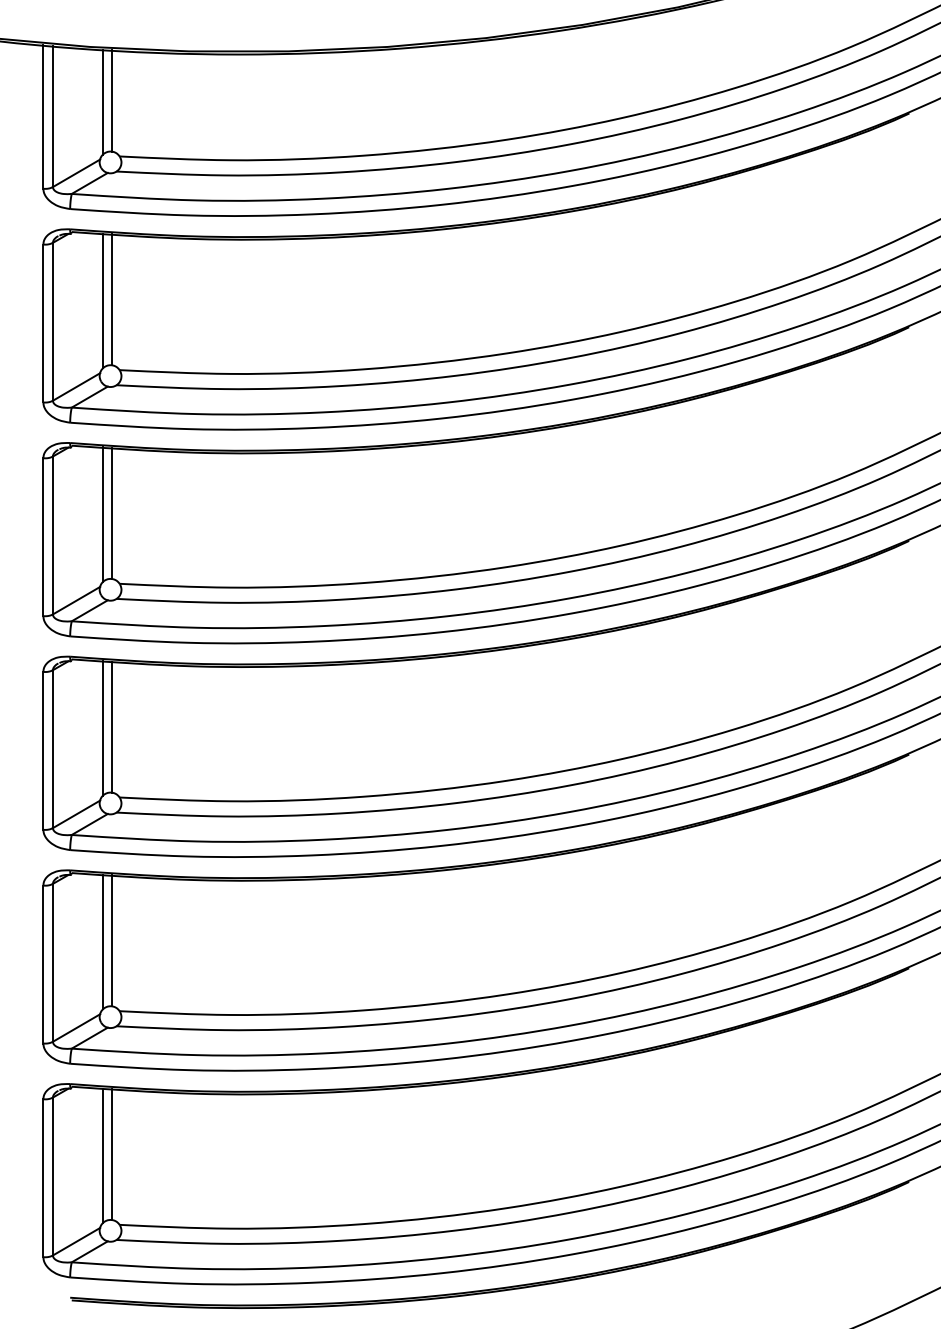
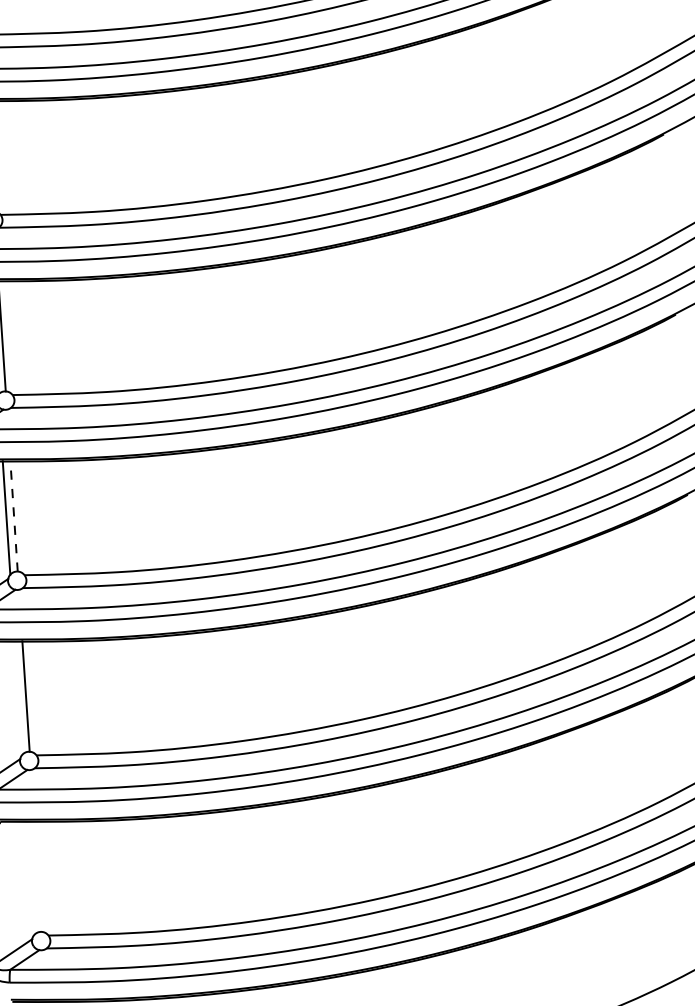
line: (111, 727) -> (13, 516), solid -> dashed
line: (102, 941) -> (18, 697), removed
line: (111, 1154) -> (37, 876), removed
line: (102, 1155) -> (30, 878), removed

